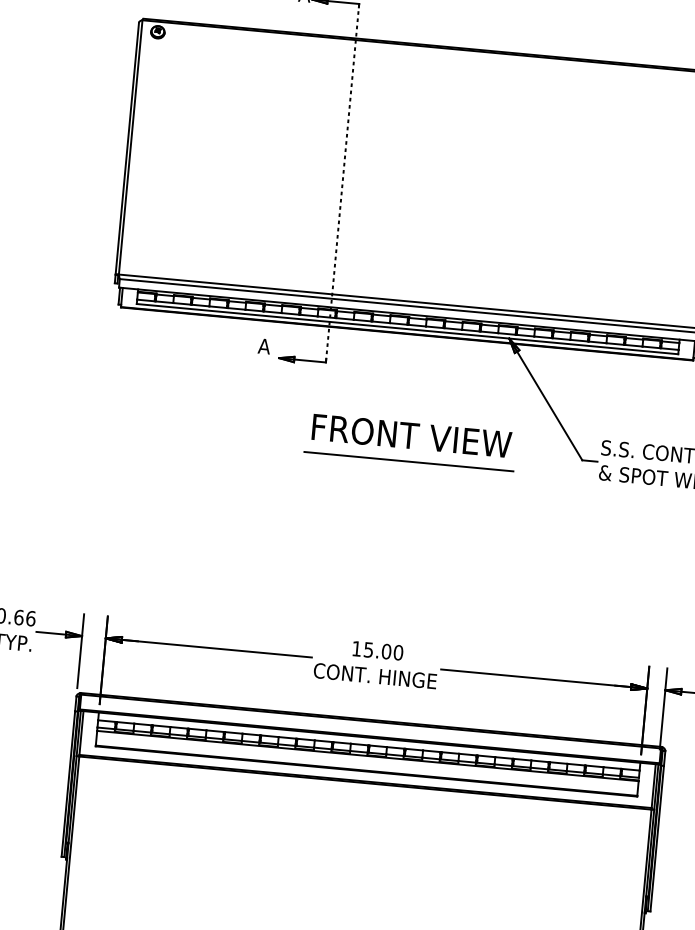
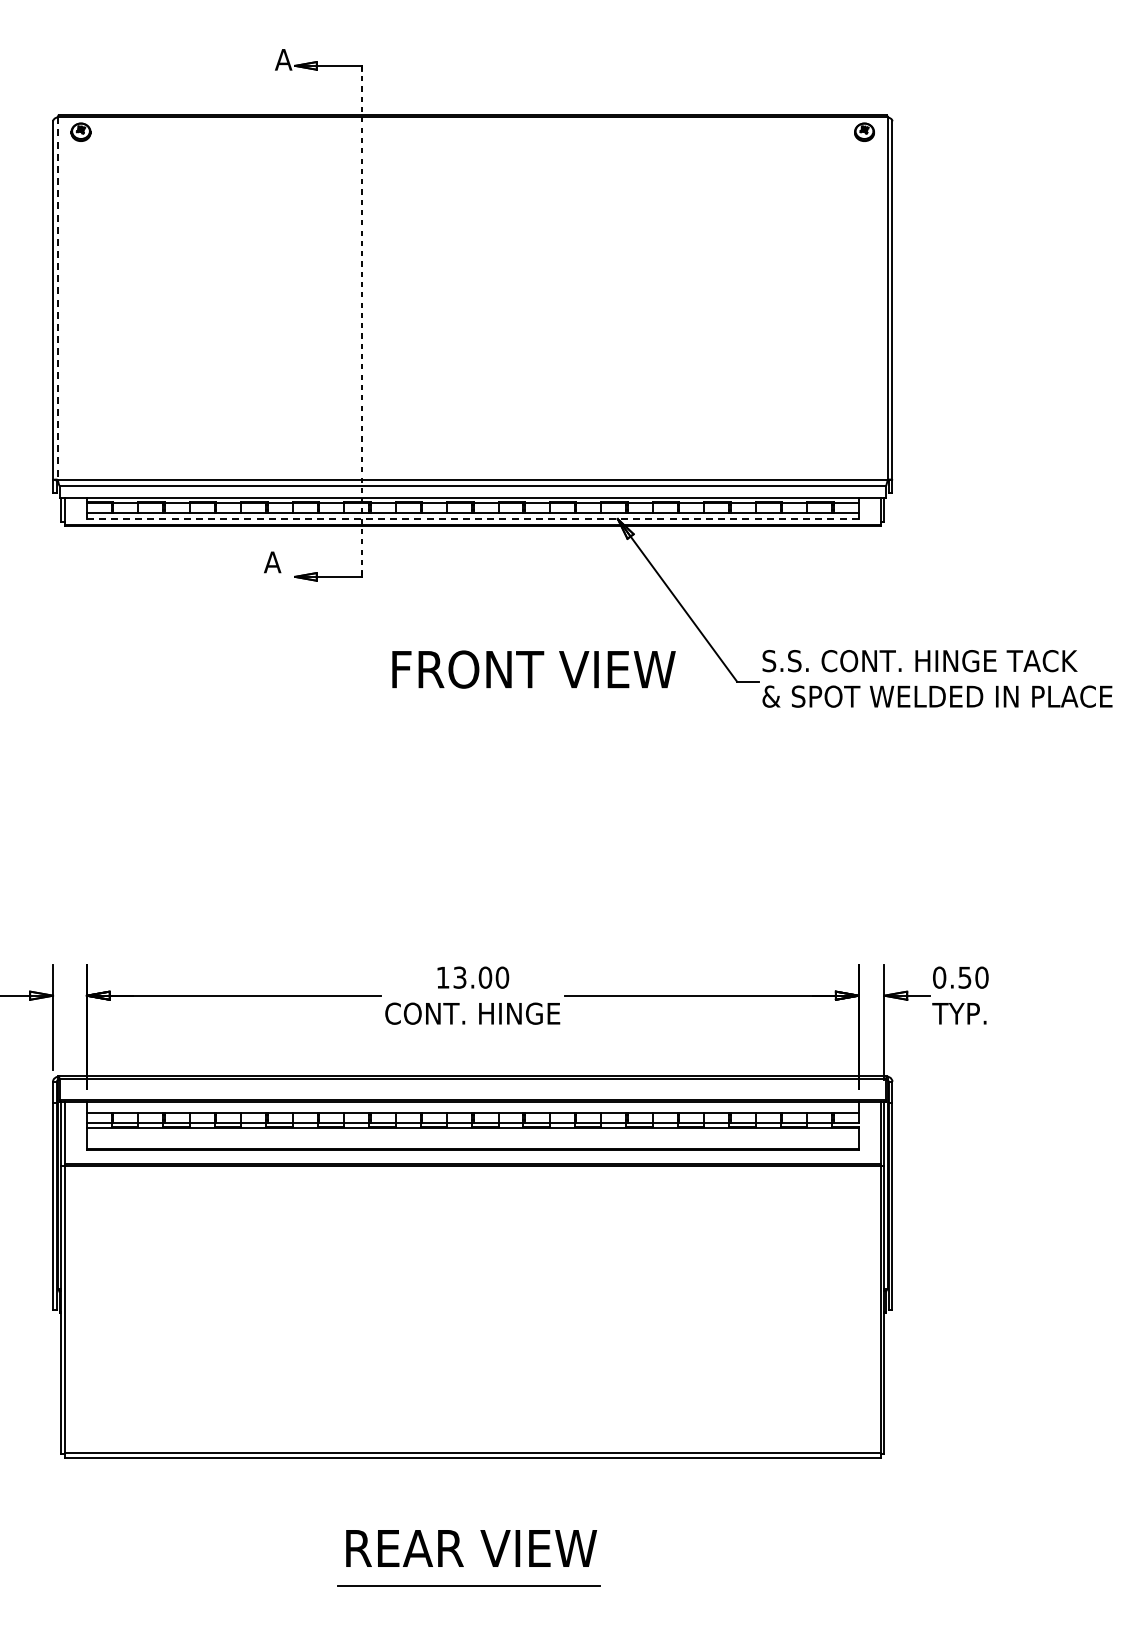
line: (130, 148) -> (57, 299), solid -> dashed
line: (407, 329) -> (472, 519), solid -> dashed
text: (411, 435) -> (533, 669), moved
line: (409, 461) -> (492, 706), removed
text: (369, 649) -> (460, 977), 15.00 -> 13.00

